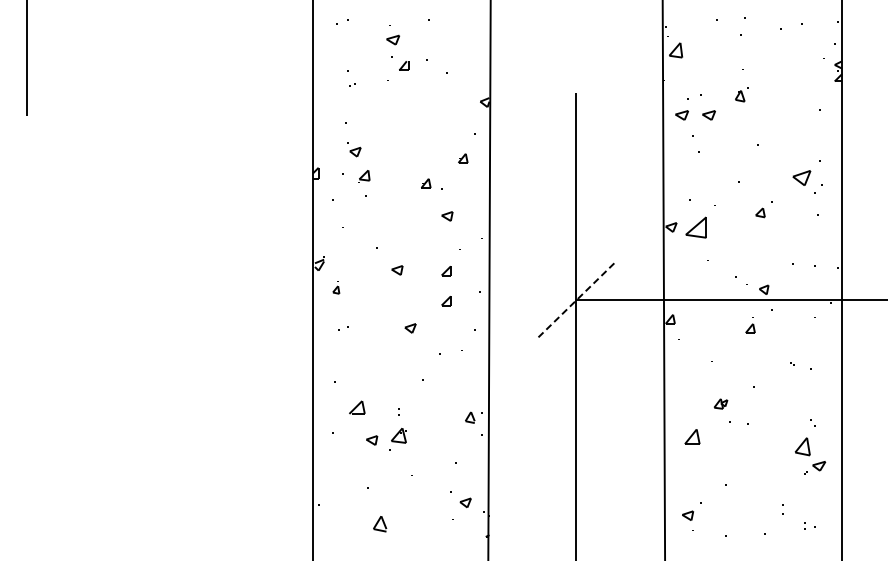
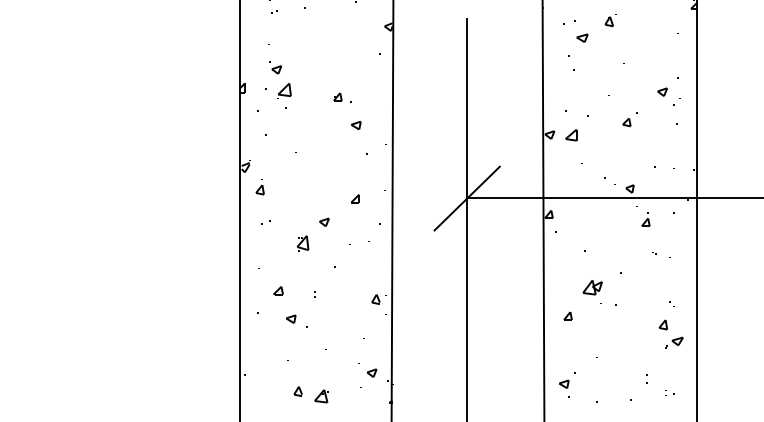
part: (681, 115) -> (558, 38), removed
part: (463, 158) -> (370, 75), removed
part: (364, 176) -> (284, 91), size x1.43
part: (801, 177) -> (662, 91), size x0.62
part: (695, 227) -> (570, 135), size x0.62
part: (397, 270) -> (313, 172), removed
part: (446, 271) -> (355, 173), removed
part: (336, 287) -> (260, 186), size x1.43
line: (575, 300) -> (466, 198), dashed -> solid
part: (750, 325) -> (645, 219), moved
part: (385, 352) -> (302, 243), added
part: (720, 403) -> (592, 287), size x1.67
part: (357, 407) -> (278, 290), size x0.71
part: (398, 435) -> (320, 396), moved
part: (692, 436) -> (568, 315), size x0.62
part: (802, 447) -> (663, 325), size x0.62
part: (380, 524) -> (298, 391), size x0.71

